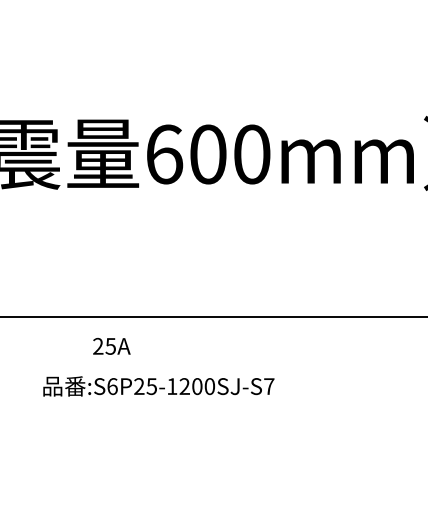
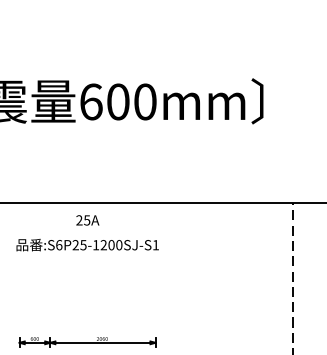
text: (111, 346) -> (87, 220), moved
text: (268, 387) -> (155, 245), :S6P25-1200SJ-S7 -> :S6P25-1200SJ-S1

